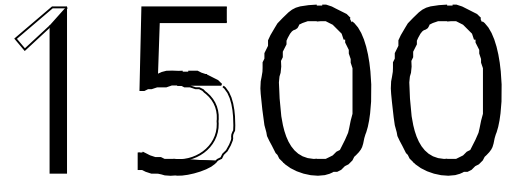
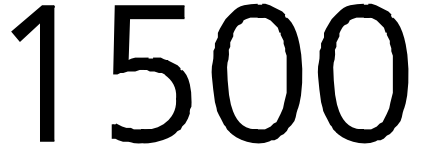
fill: (41, 28) -> (33, 23), added
fill: (203, 122) -> (165, 99), added

